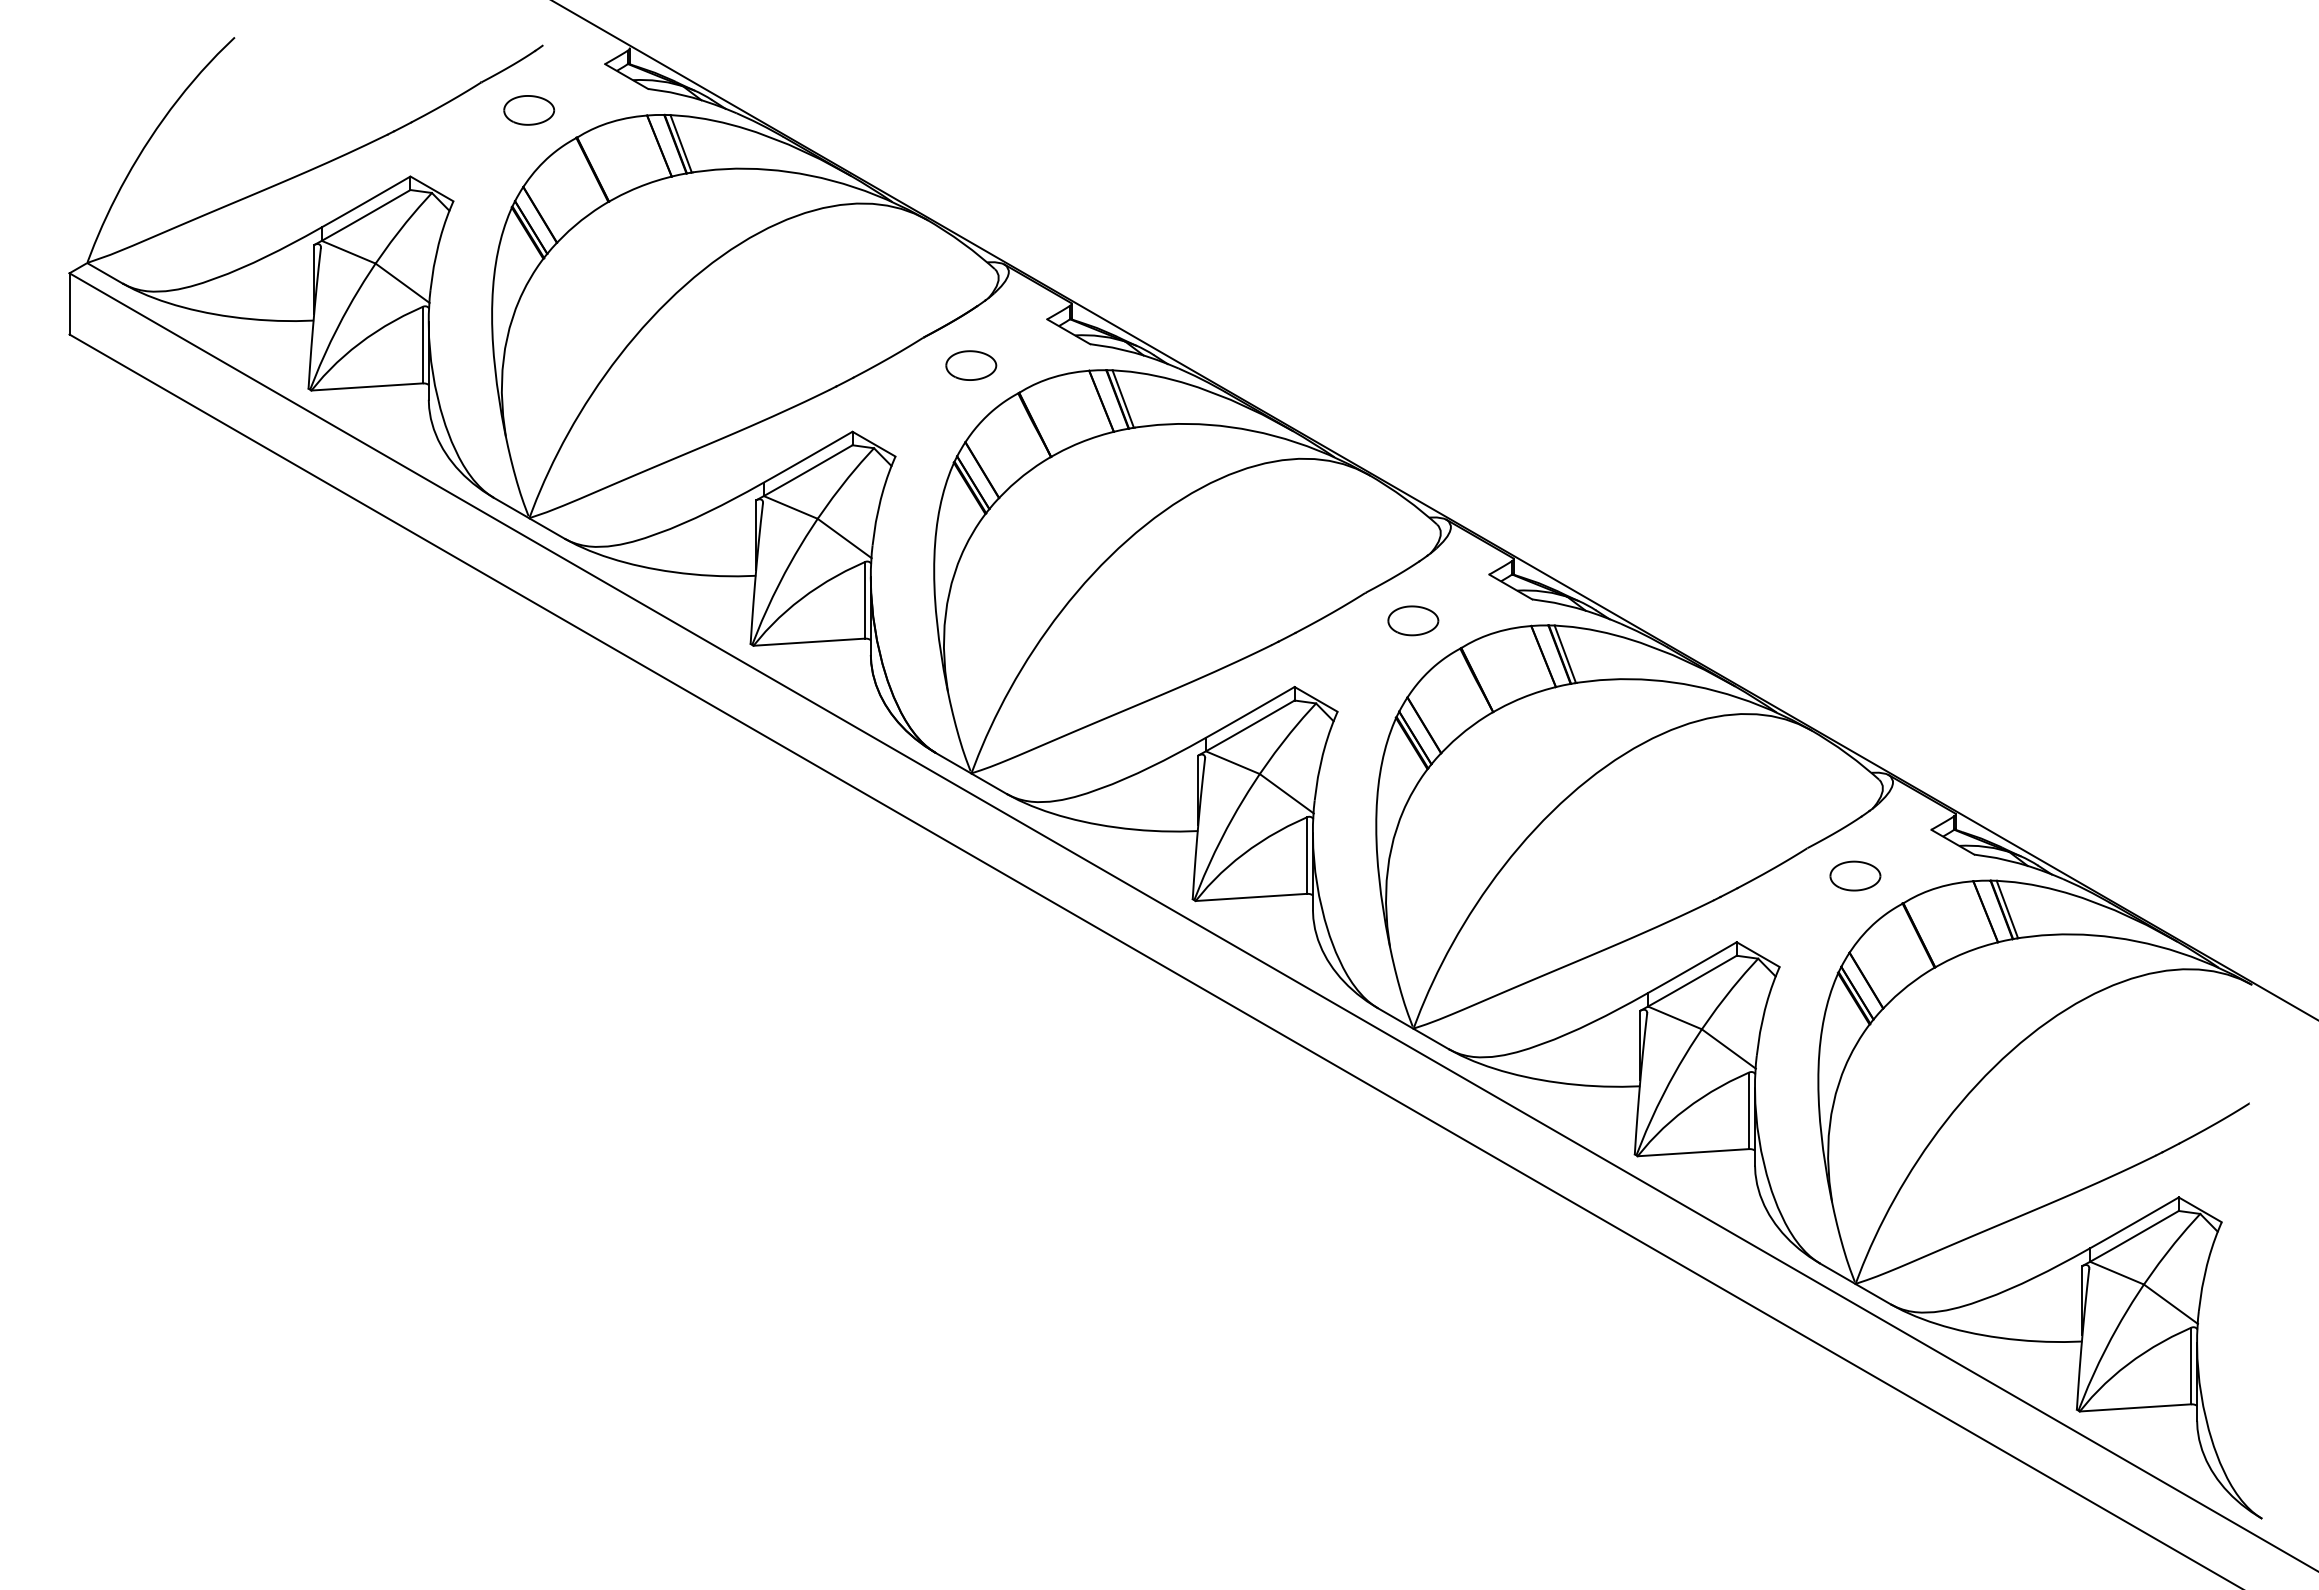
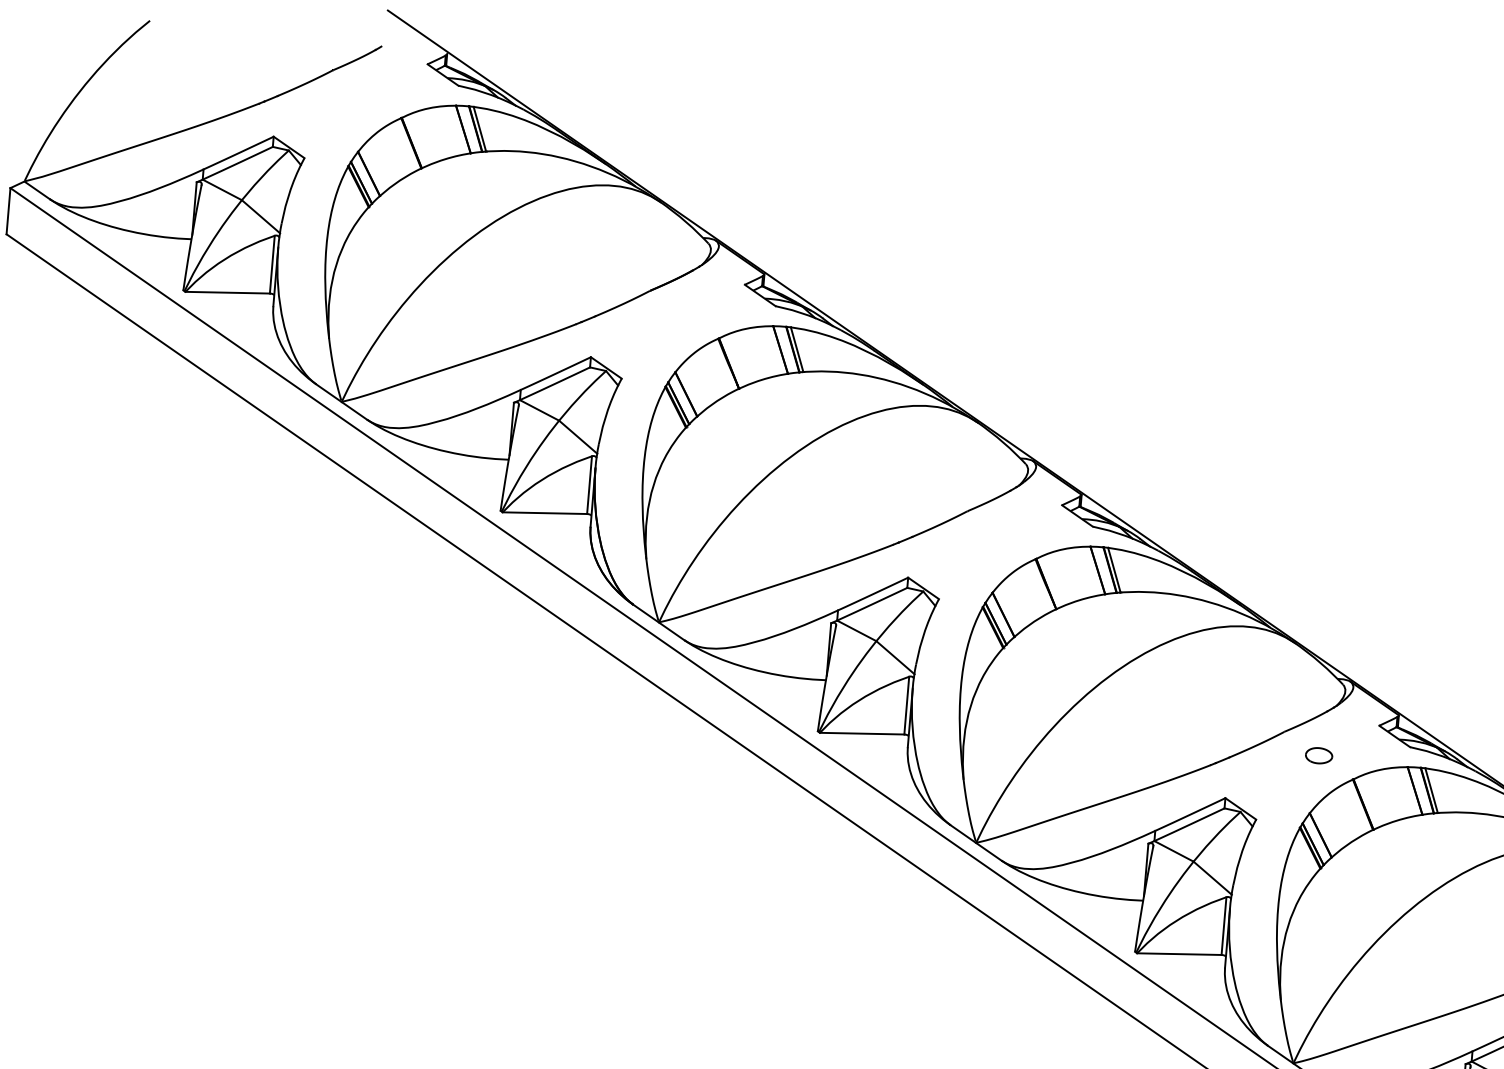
part: (529, 110) -> (367, 94), removed
part: (971, 365) -> (684, 314), removed
part: (1413, 620) -> (1002, 535), removed
part: (1855, 875) -> (1319, 755), size x0.7

